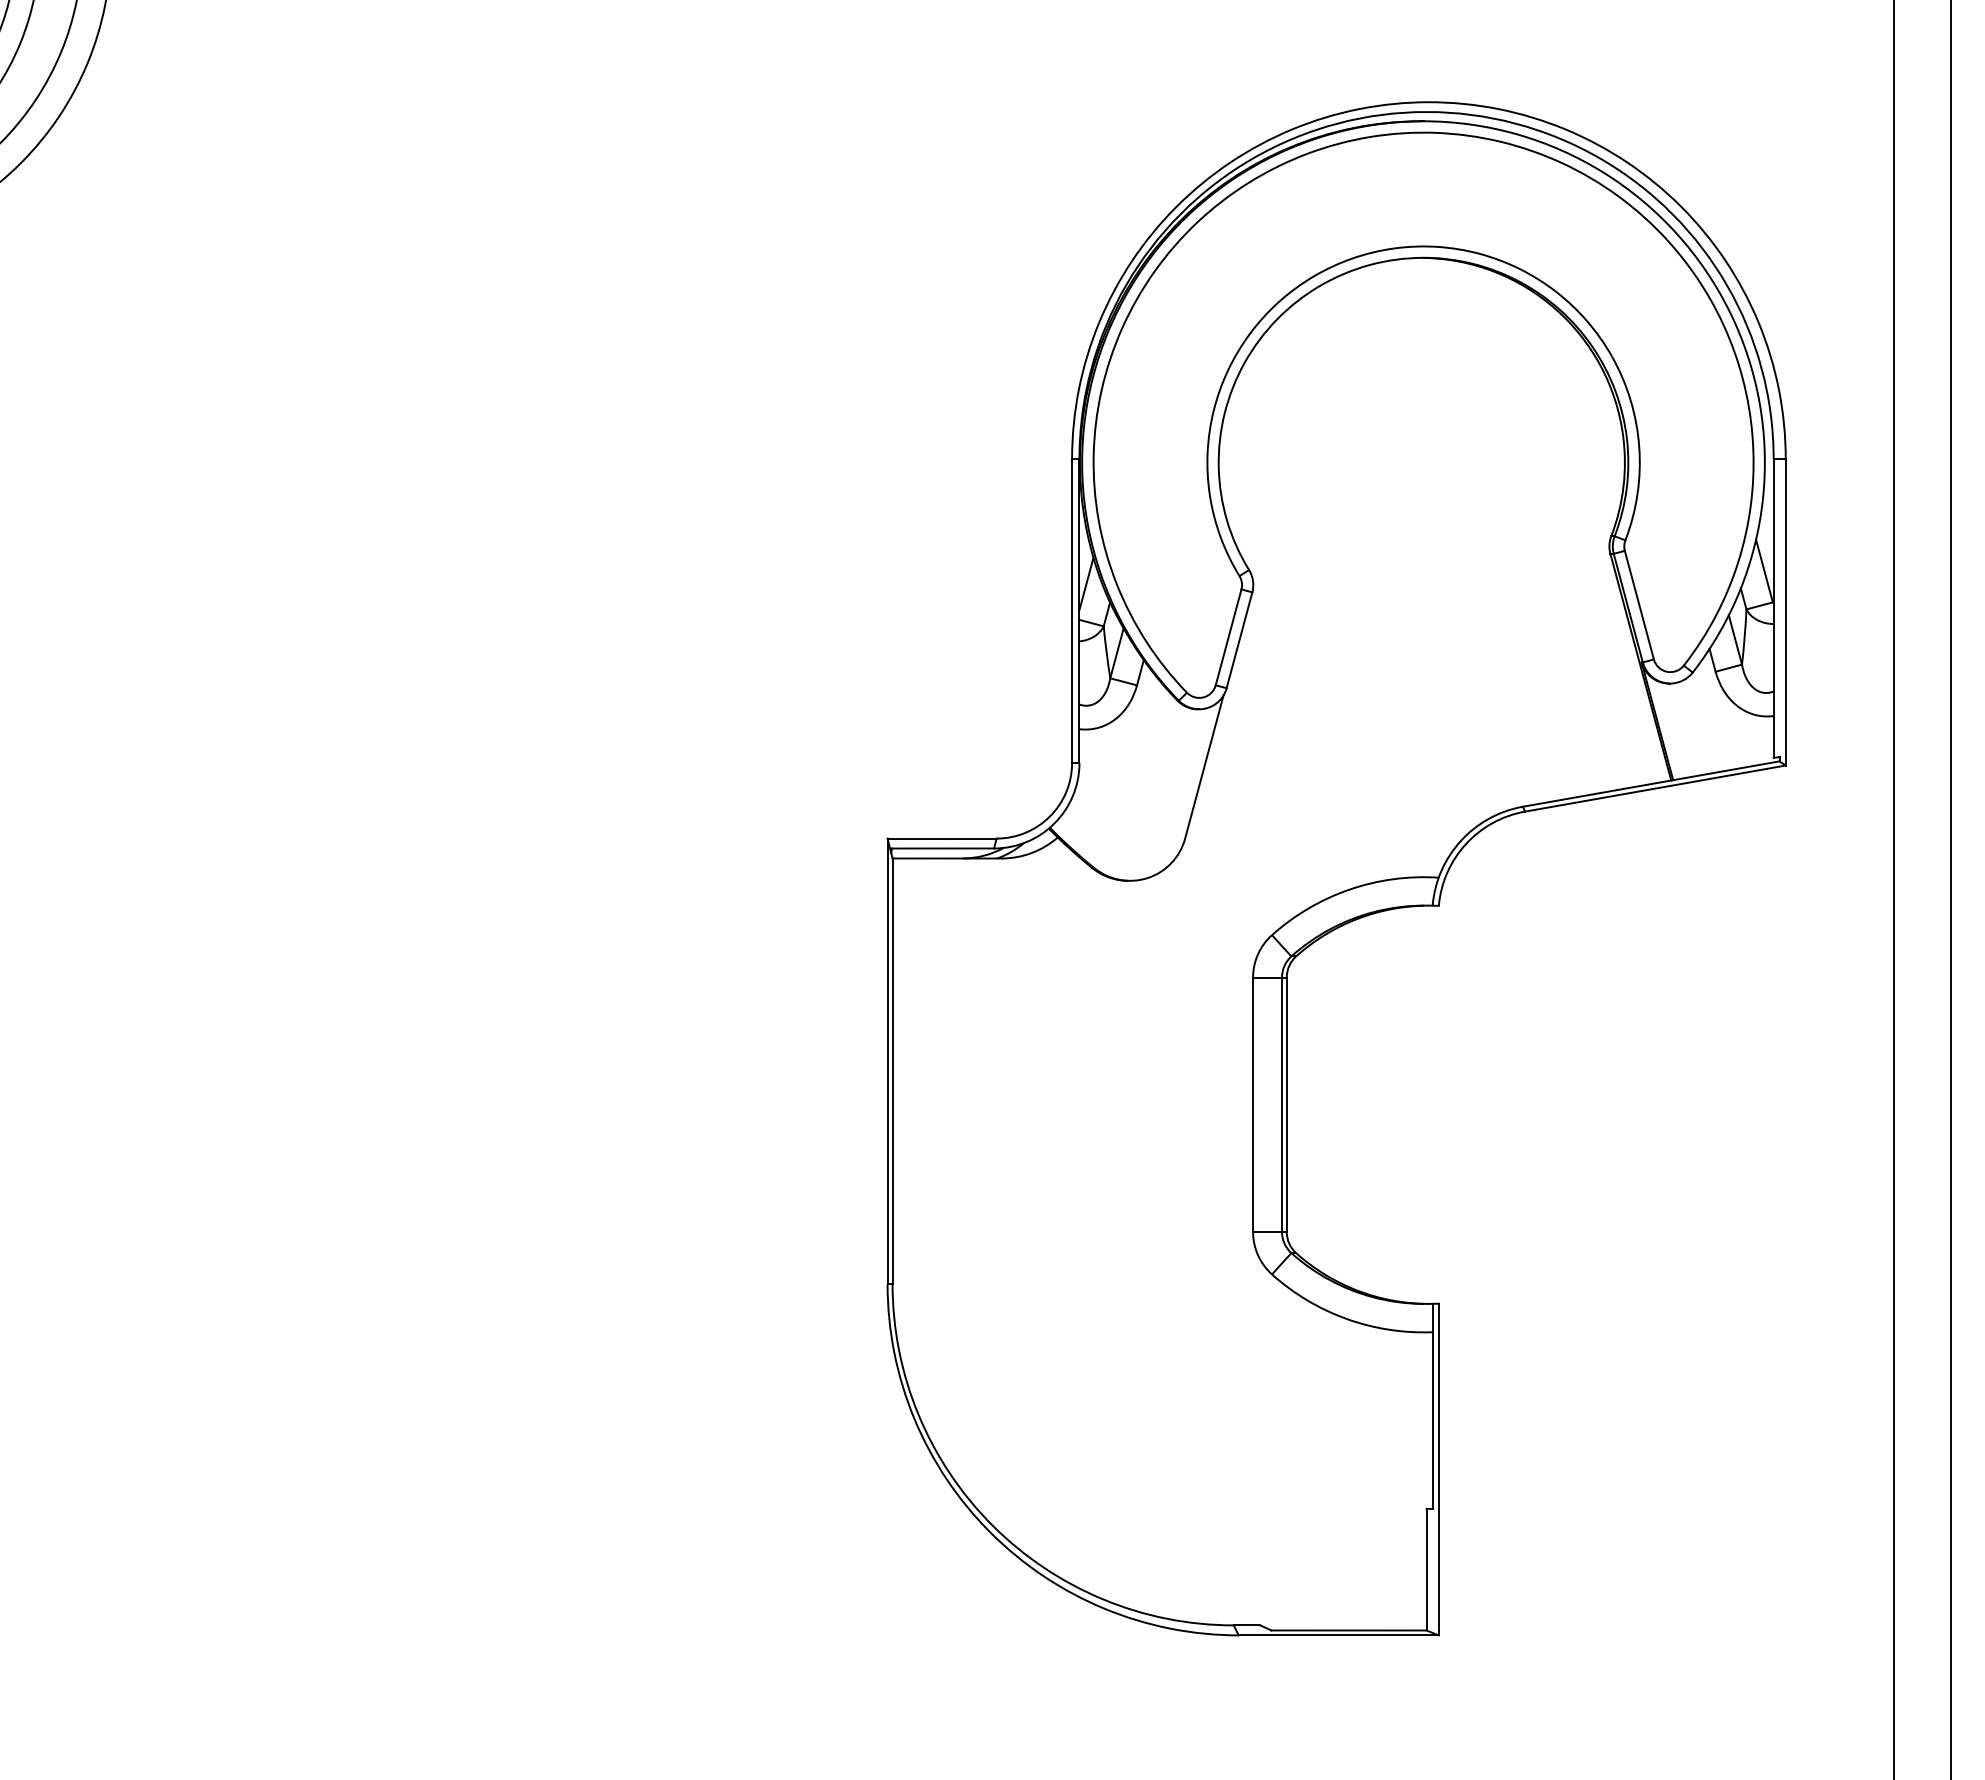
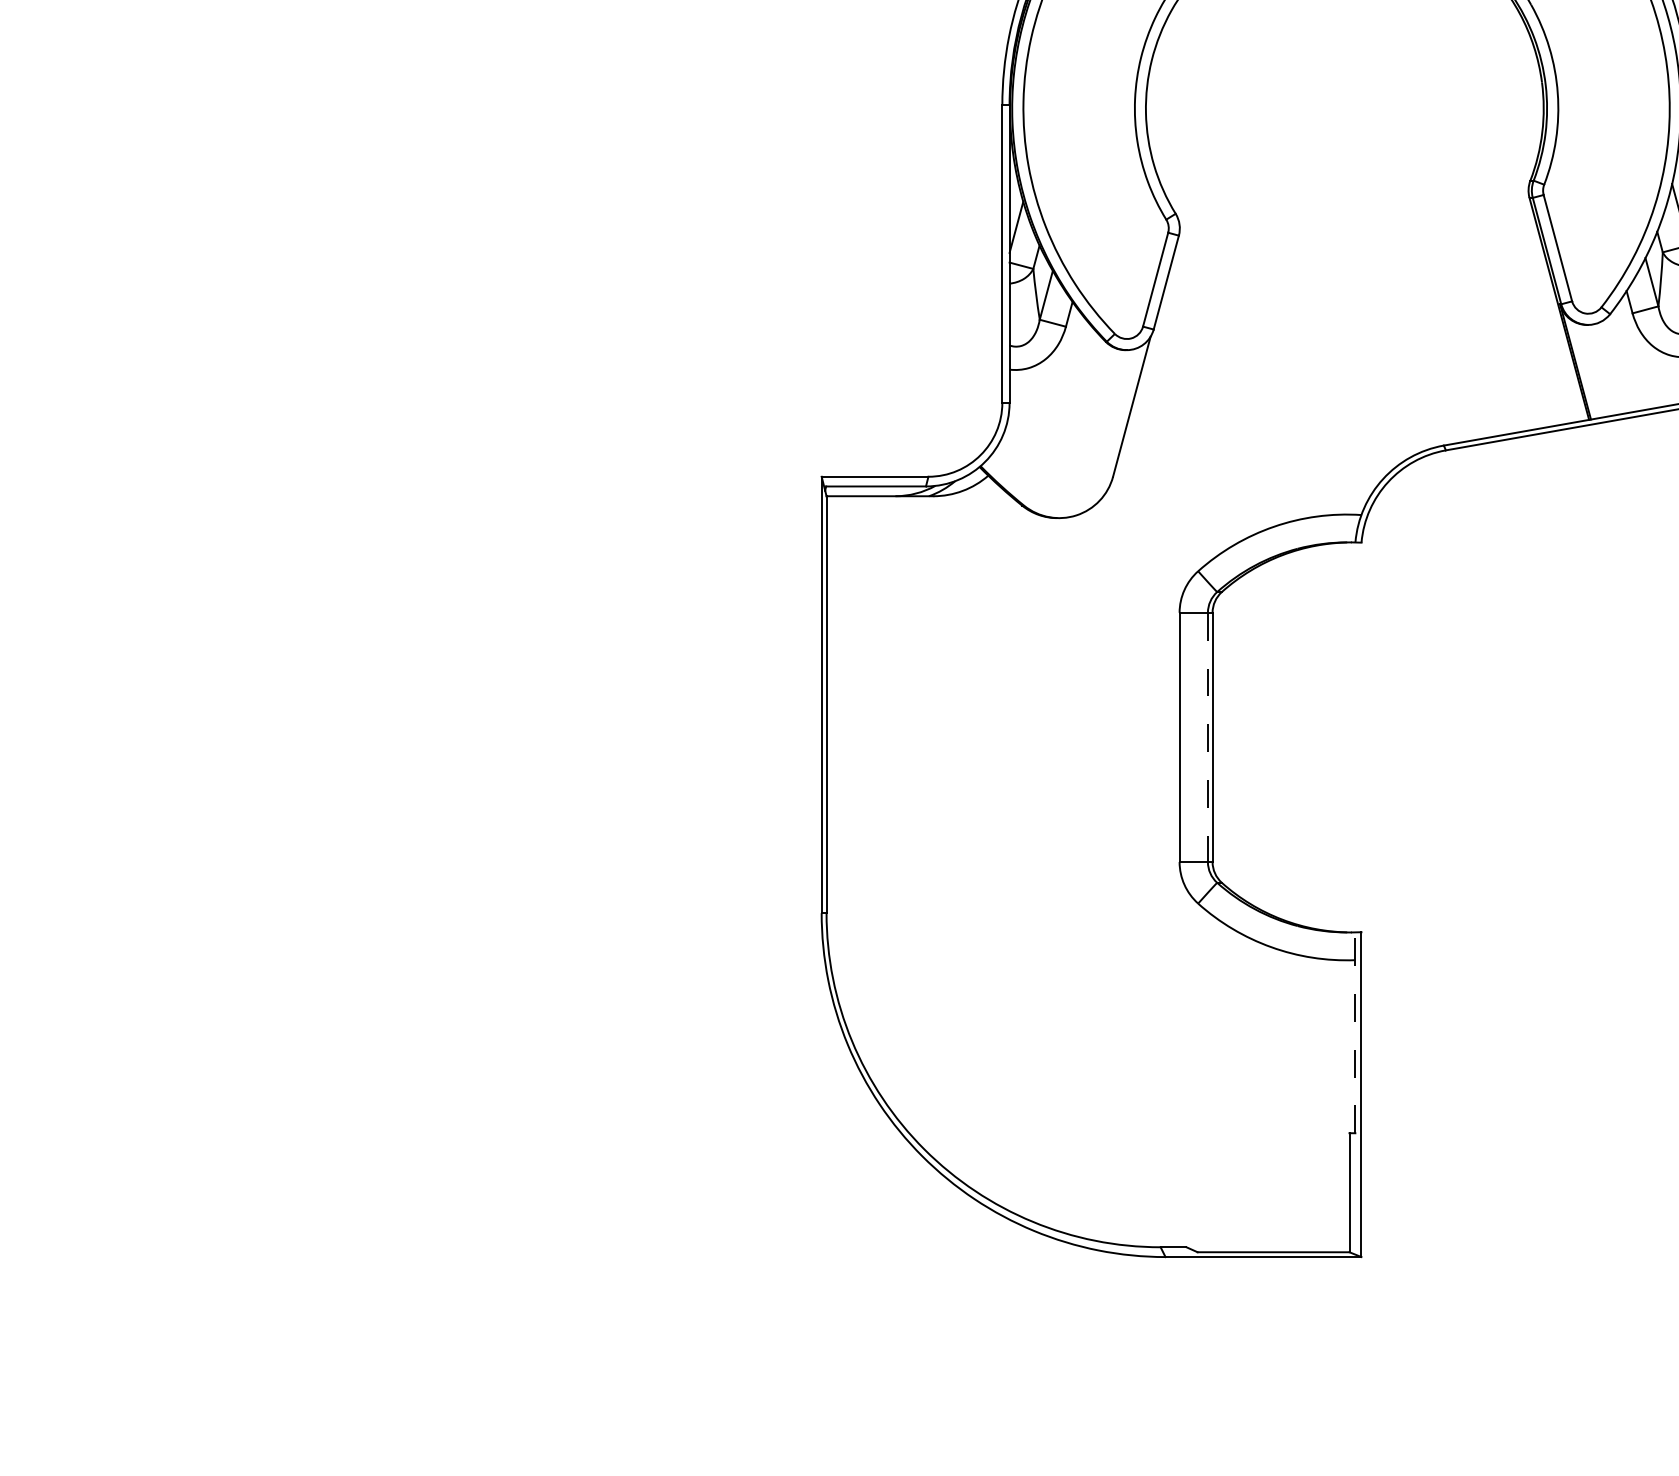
line: (1282, 1105) -> (1208, 738), solid -> dashed
line: (1432, 1406) -> (1355, 1032), solid -> dashed

